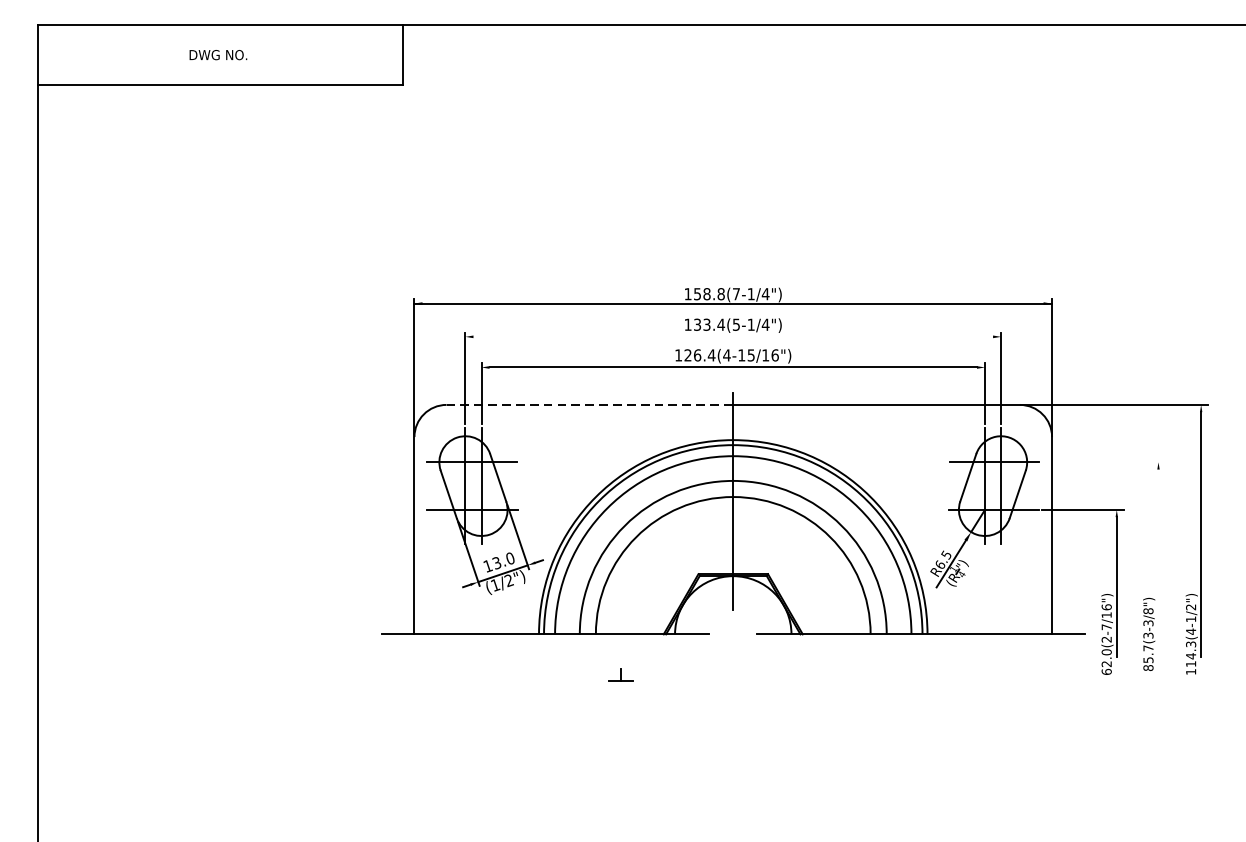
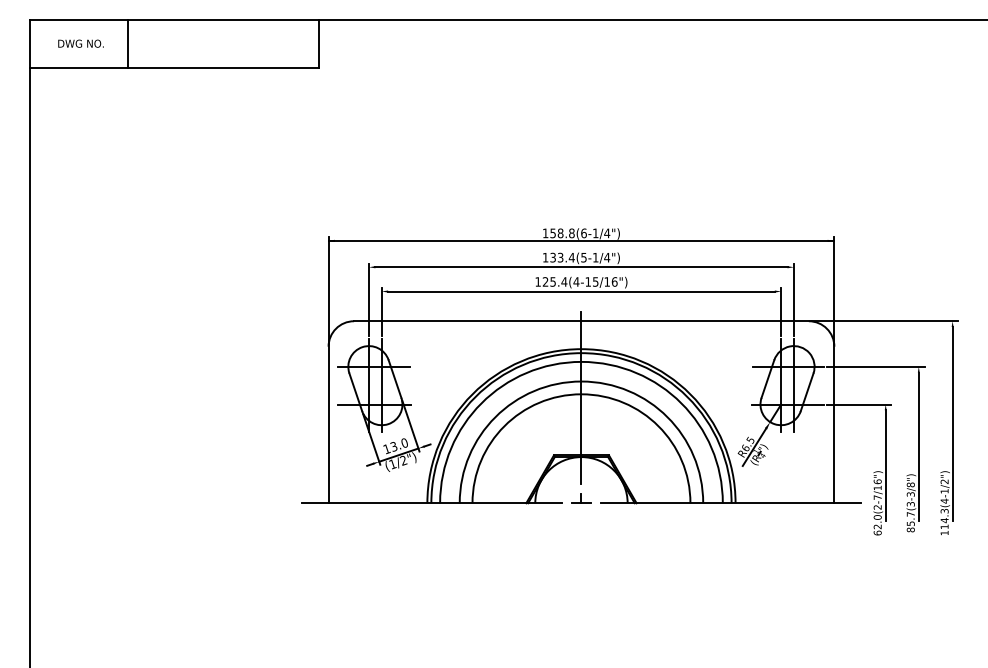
line: (162, 54) -> (128, 43), added
text: (217, 54) -> (80, 43), moved
text: (735, 294) -> (583, 233), 158.8(7-1/4") -> 158.8(6-1/4")
line: (733, 337) -> (581, 267), added
text: (698, 354) -> (553, 281), 126.4(4-15/16") -> 125.4(4-15/16")
line: (589, 405) -> (467, 321), dashed -> solid
line: (1103, 461) -> (875, 366), added
line: (1158, 562) -> (918, 446), added
part: (621, 675) -> (581, 498), moved

